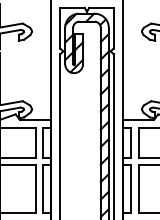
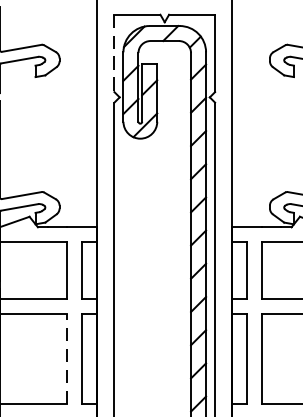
line: (60, 28) -> (114, 53), solid -> dashed
line: (35, 189) -> (67, 359), solid -> dashed

